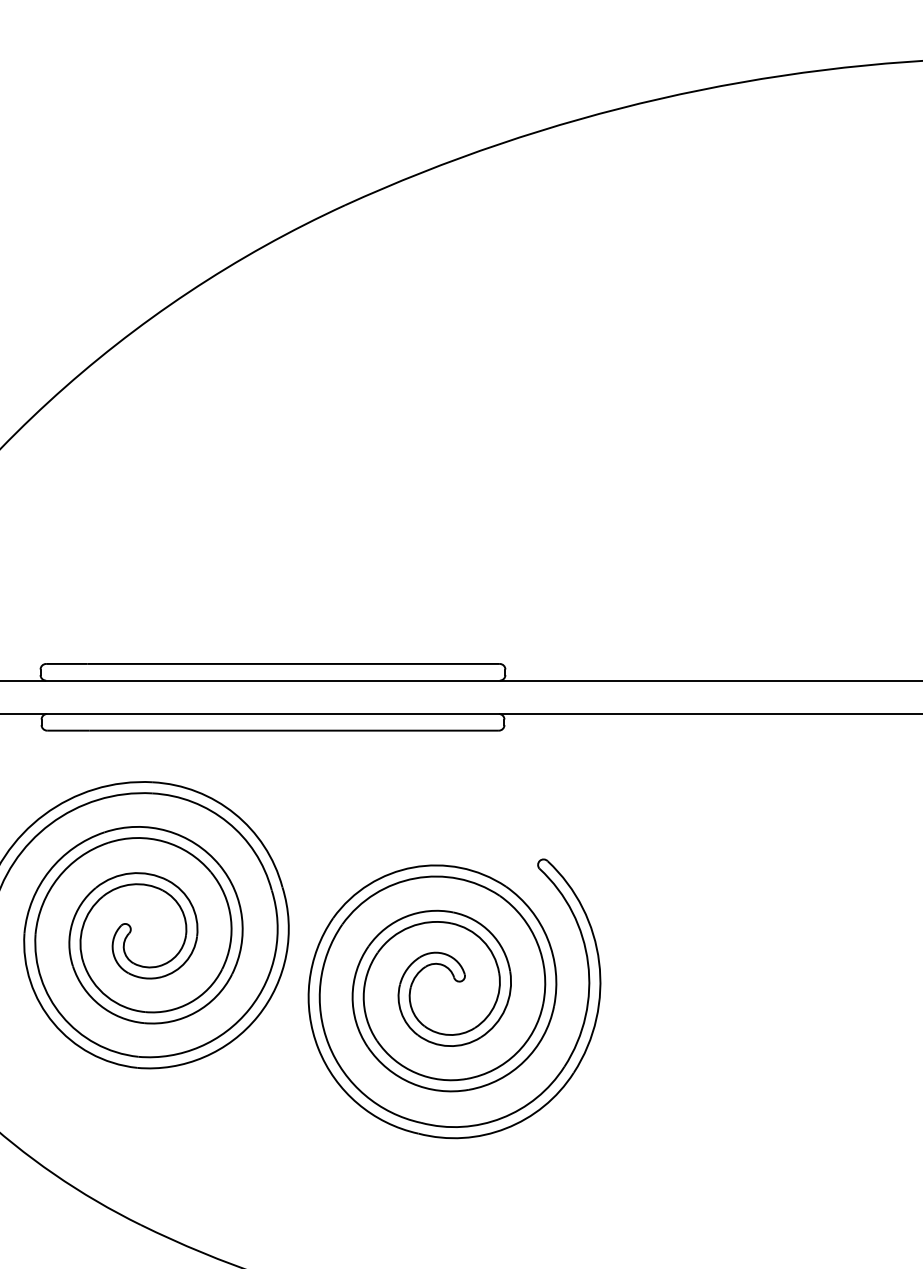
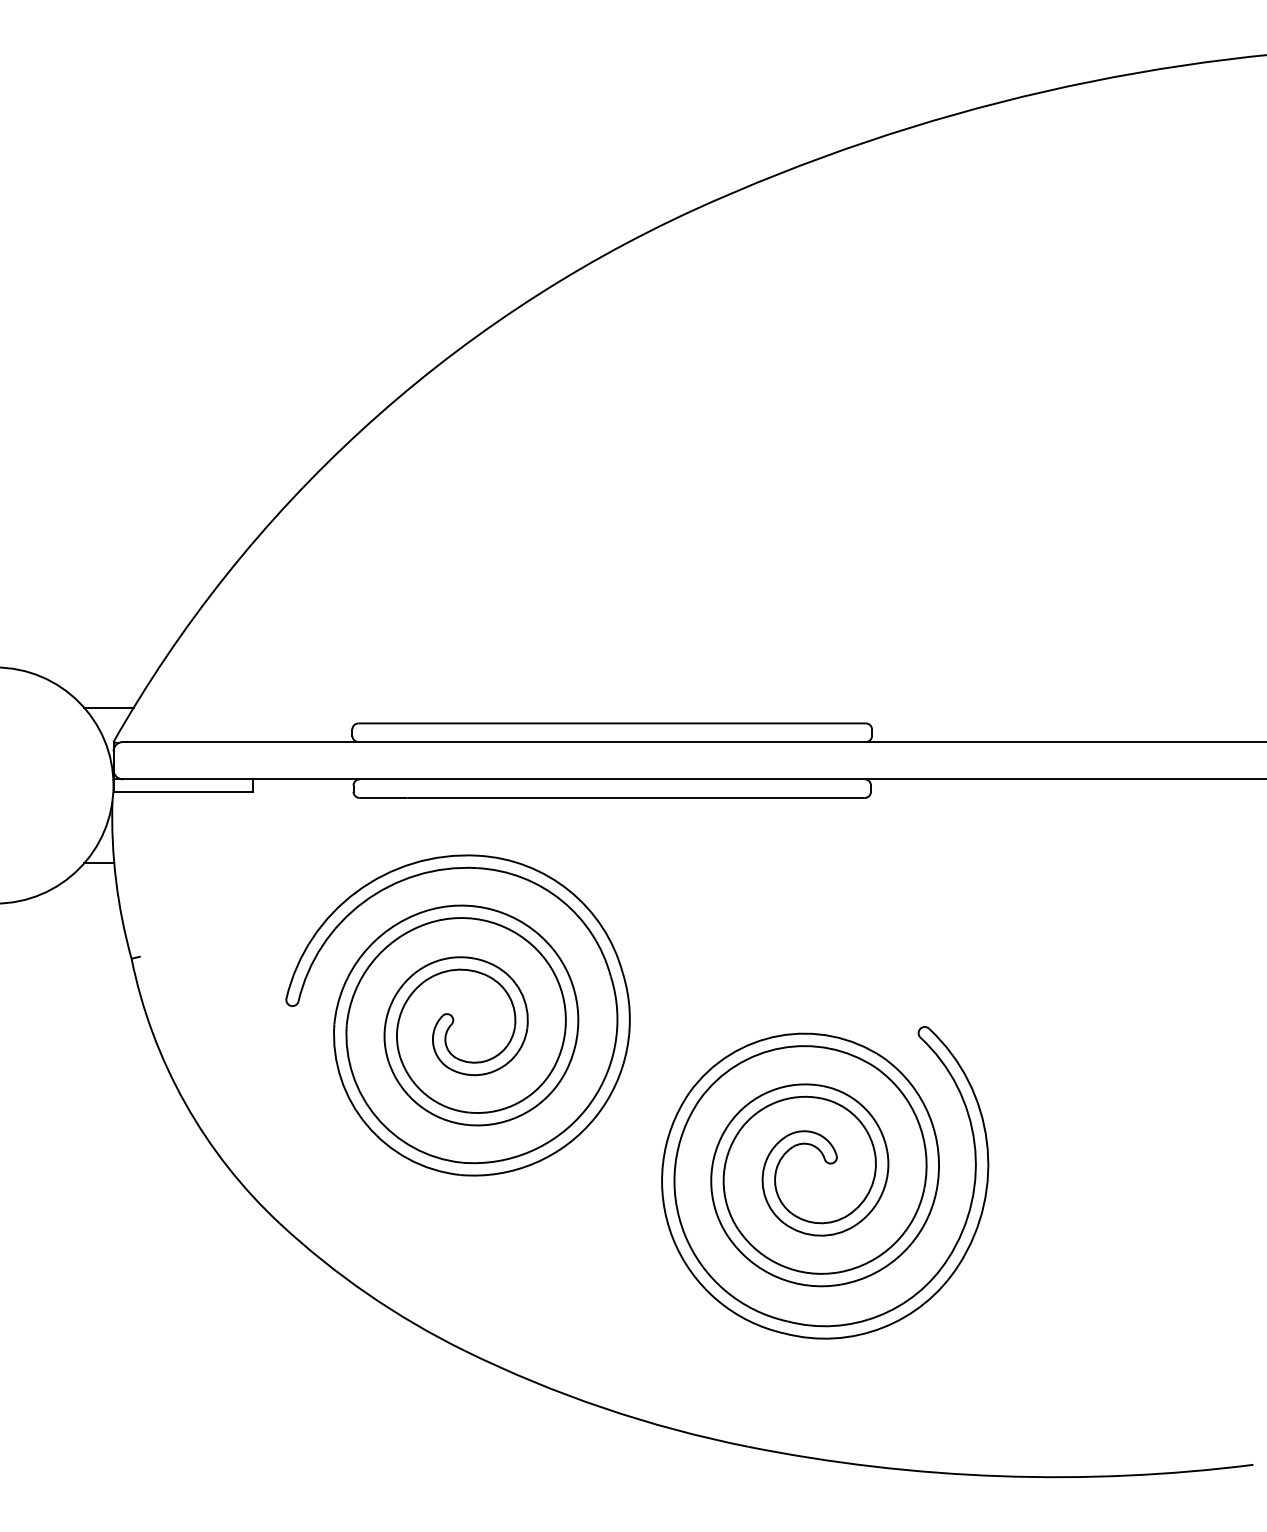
part: (457, 982) -> (828, 1164), moved

